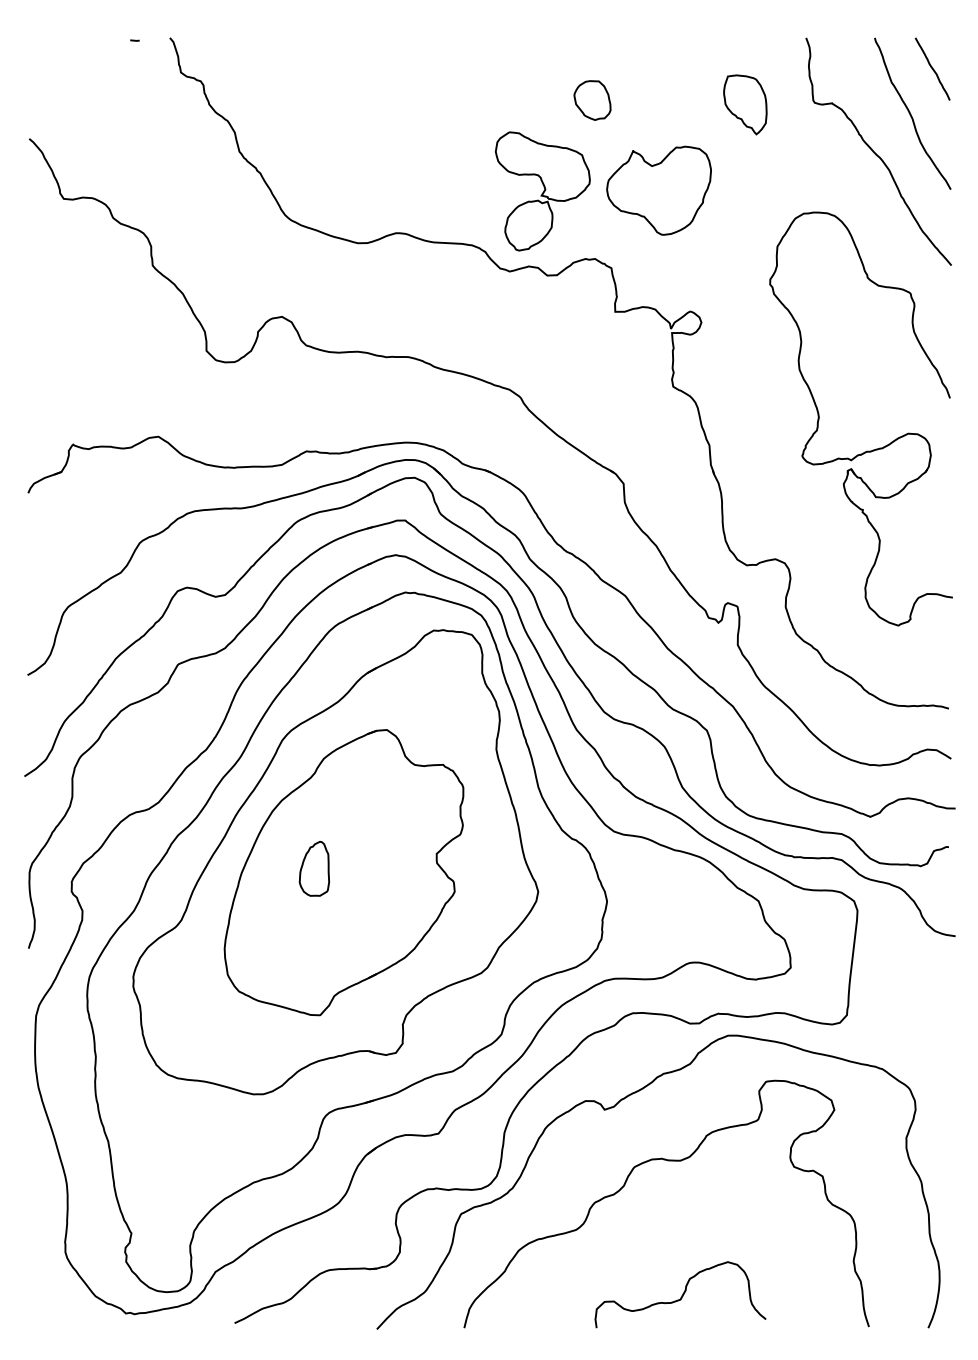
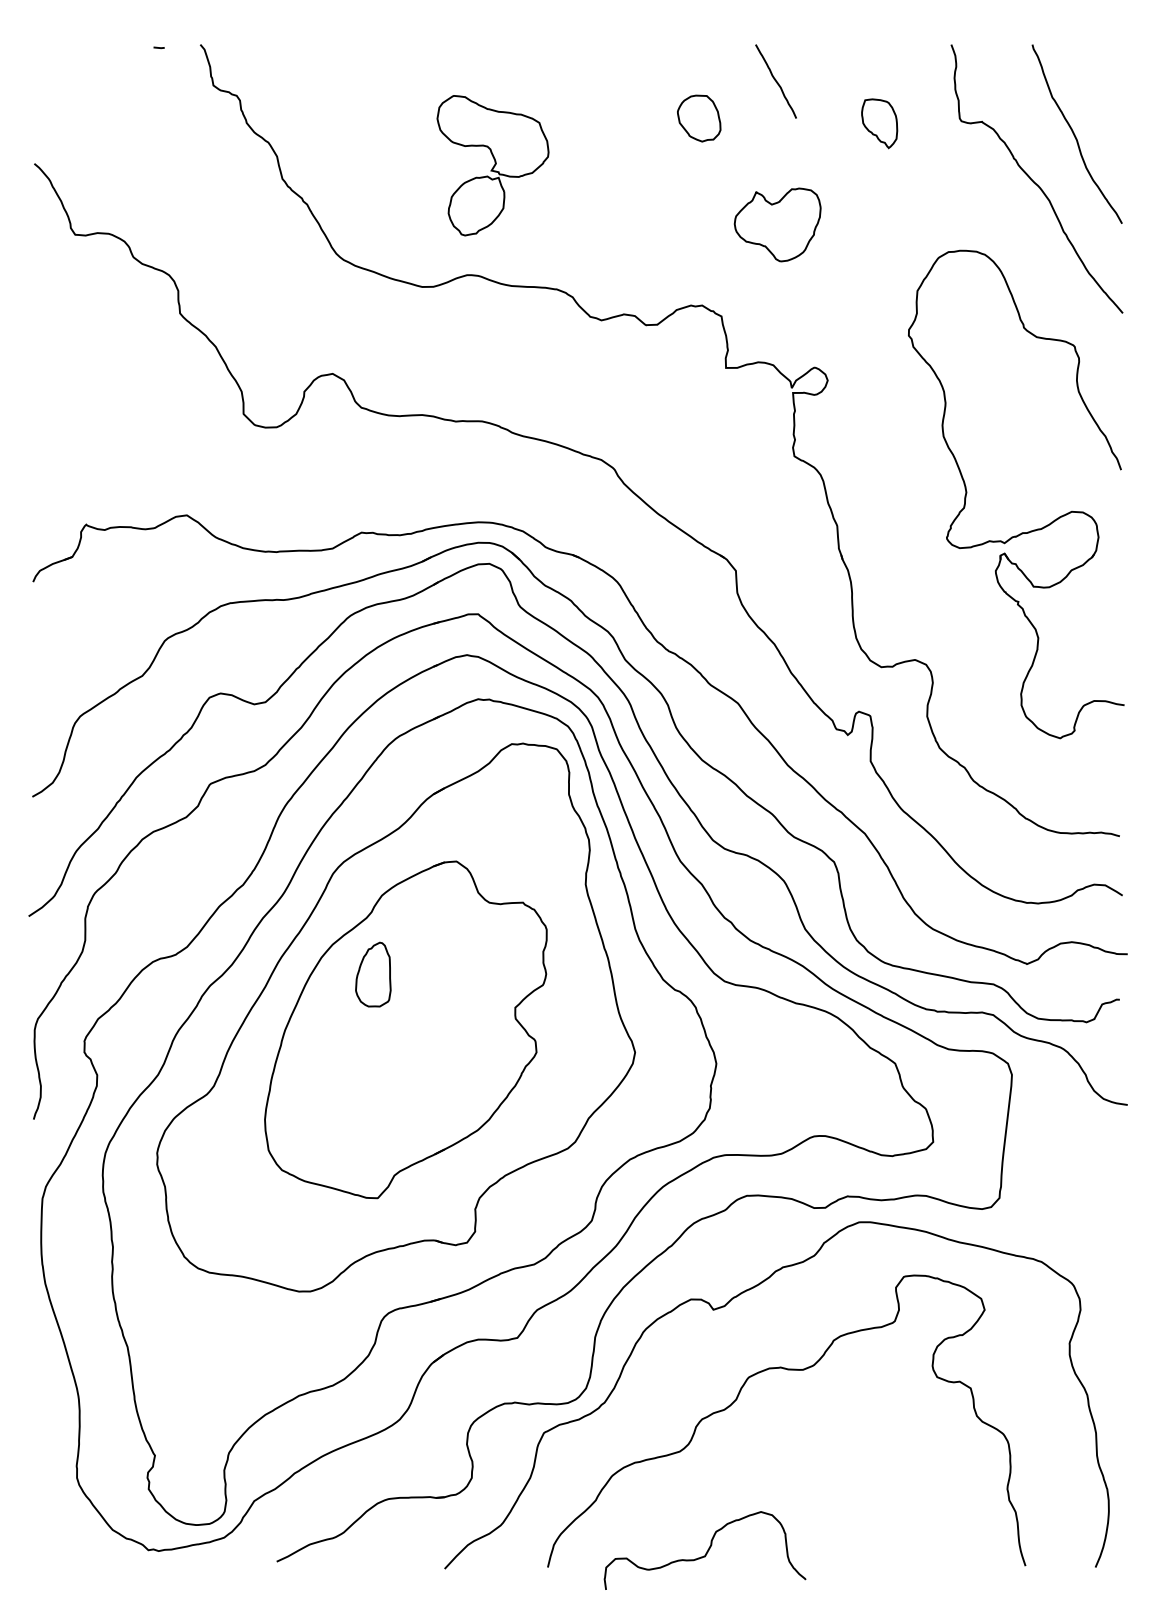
curve: (932, 68) -> (775, 80), moved
part: (745, 104) -> (879, 123), size x0.7
part: (658, 190) -> (777, 224), size x0.7
part: (542, 191) -> (492, 165), moved
part: (313, 868) -> (372, 974), moved
curve: (681, 1295) -> (706, 1551), moved

